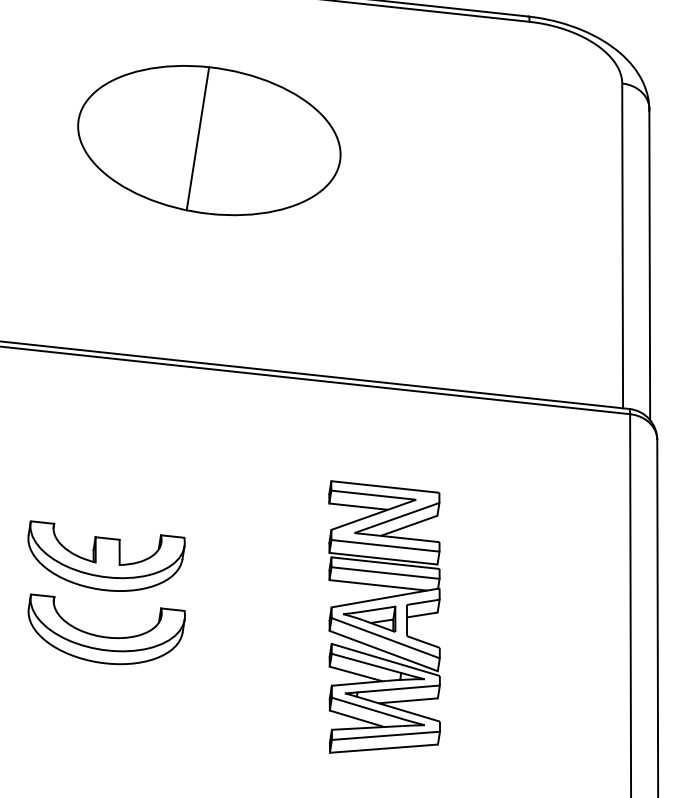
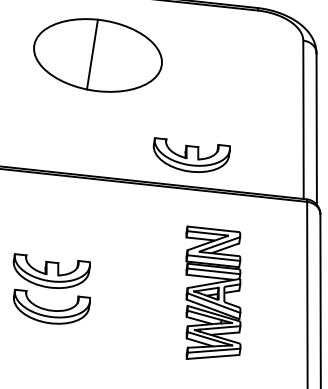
part: (208, 140) -> (97, 55), moved
part: (392, 316) -> (191, 154), added
part: (384, 616) -> (213, 292), moved

